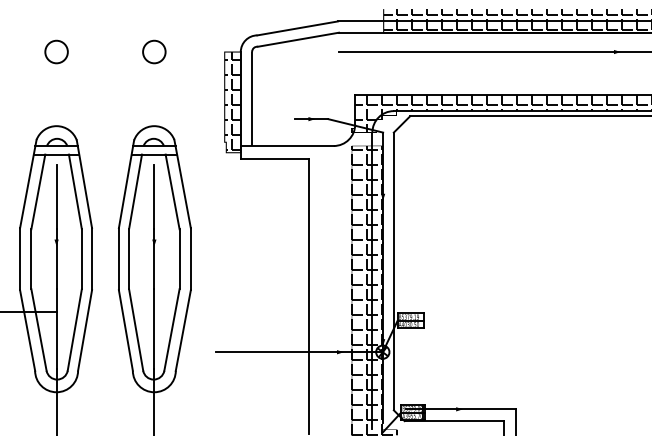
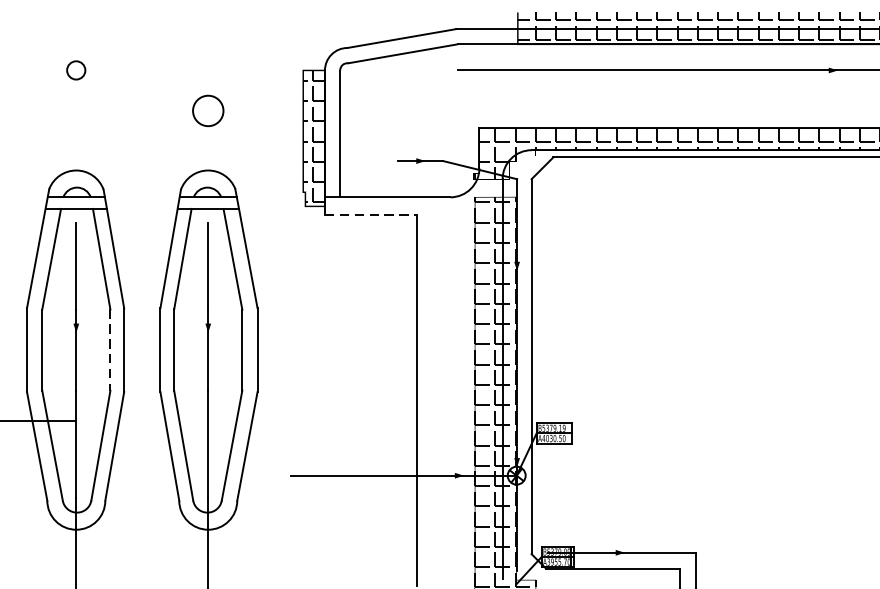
circle: (56, 51) -> (76, 69), size x0.6
circle: (154, 51) -> (208, 110), moved
line: (275, 158) -> (371, 214), solid -> dashed
line: (81, 259) -> (109, 350), solid -> dashed

